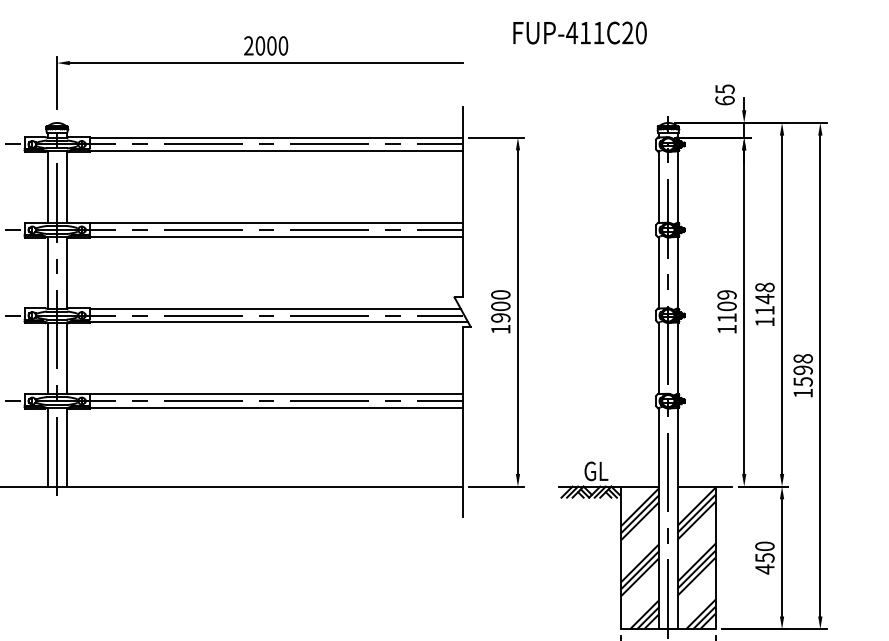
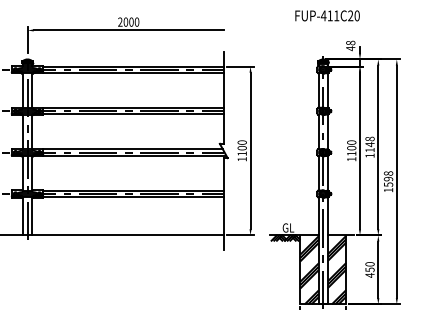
text: (579, 32) -> (327, 15), moved
text: (724, 94) -> (350, 45), 65 -> 48
text: (726, 294) -> (351, 142), 1109 -> 1100
text: (499, 317) -> (241, 153), 1900 -> 1100

